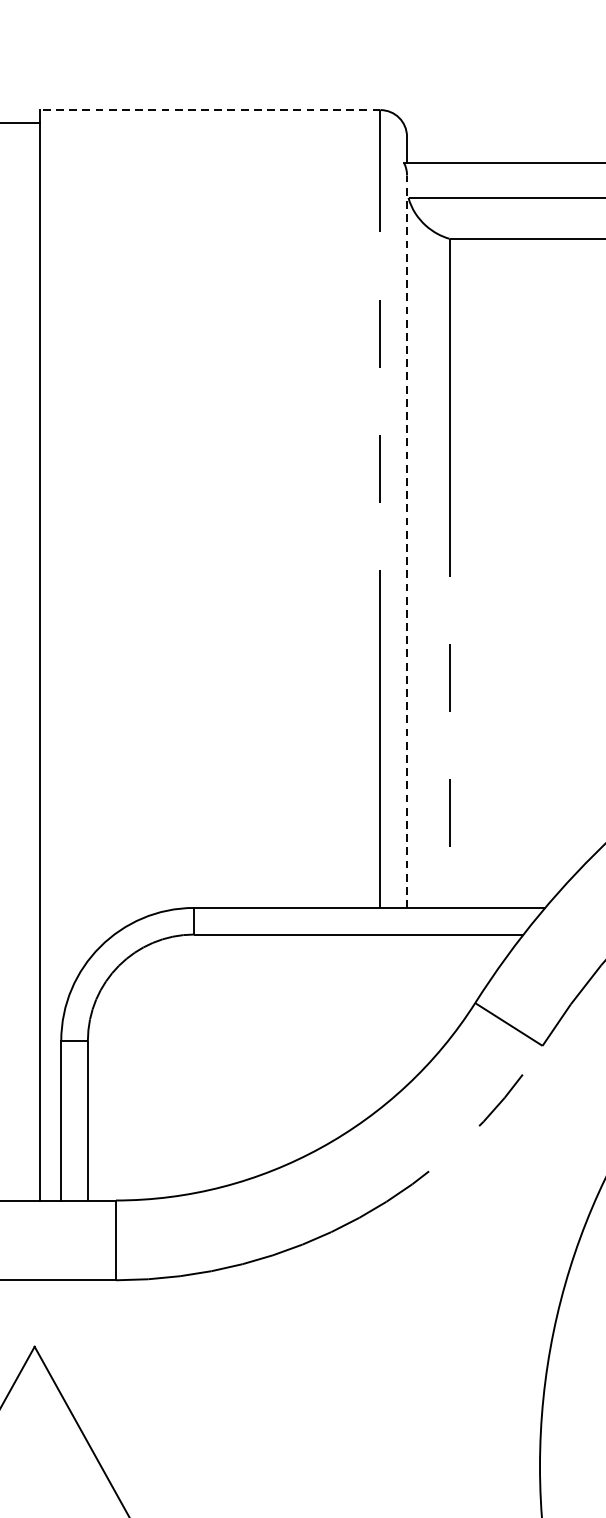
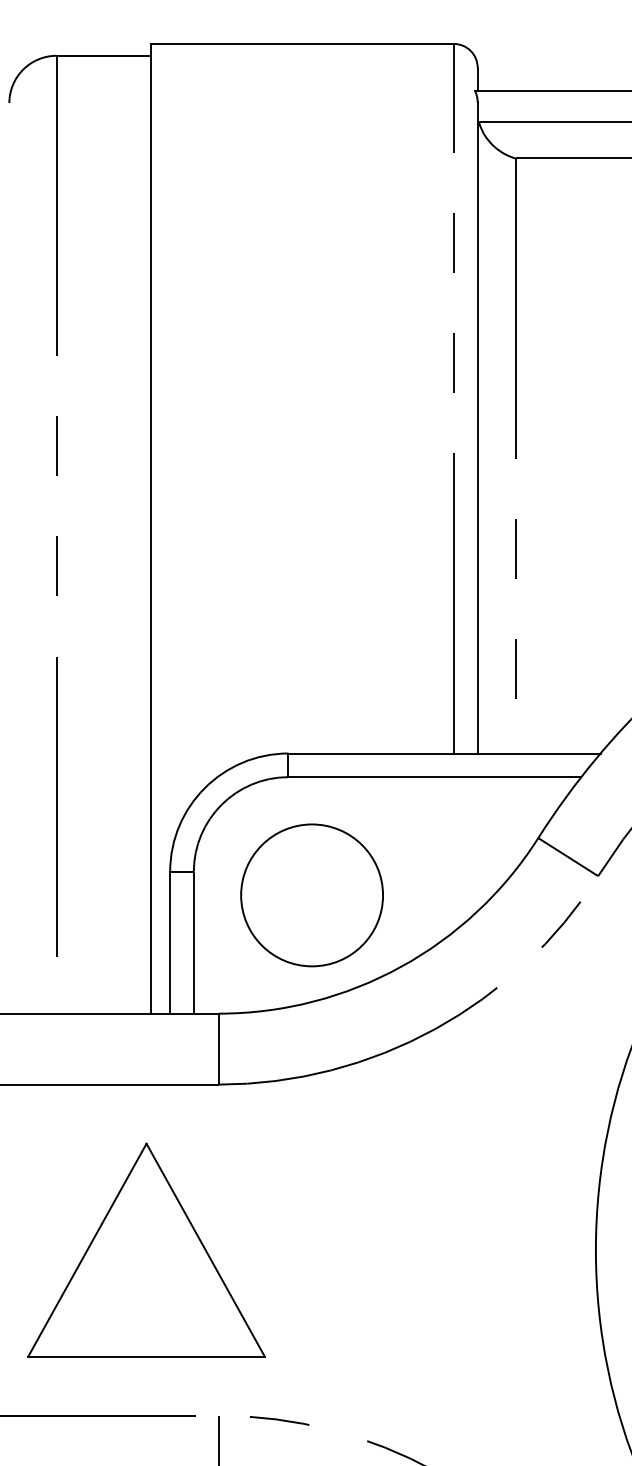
line: (210, 109) -> (302, 43), dashed -> solid
line: (406, 541) -> (477, 427), dashed -> solid
circle: (220, 1067) -> (311, 895), added

